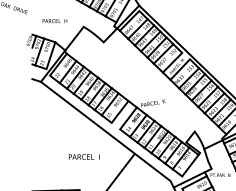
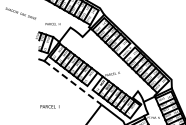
line: (88, 117) -> (73, 82), solid -> dashed
text: (83, 156) -> (49, 106), moved

